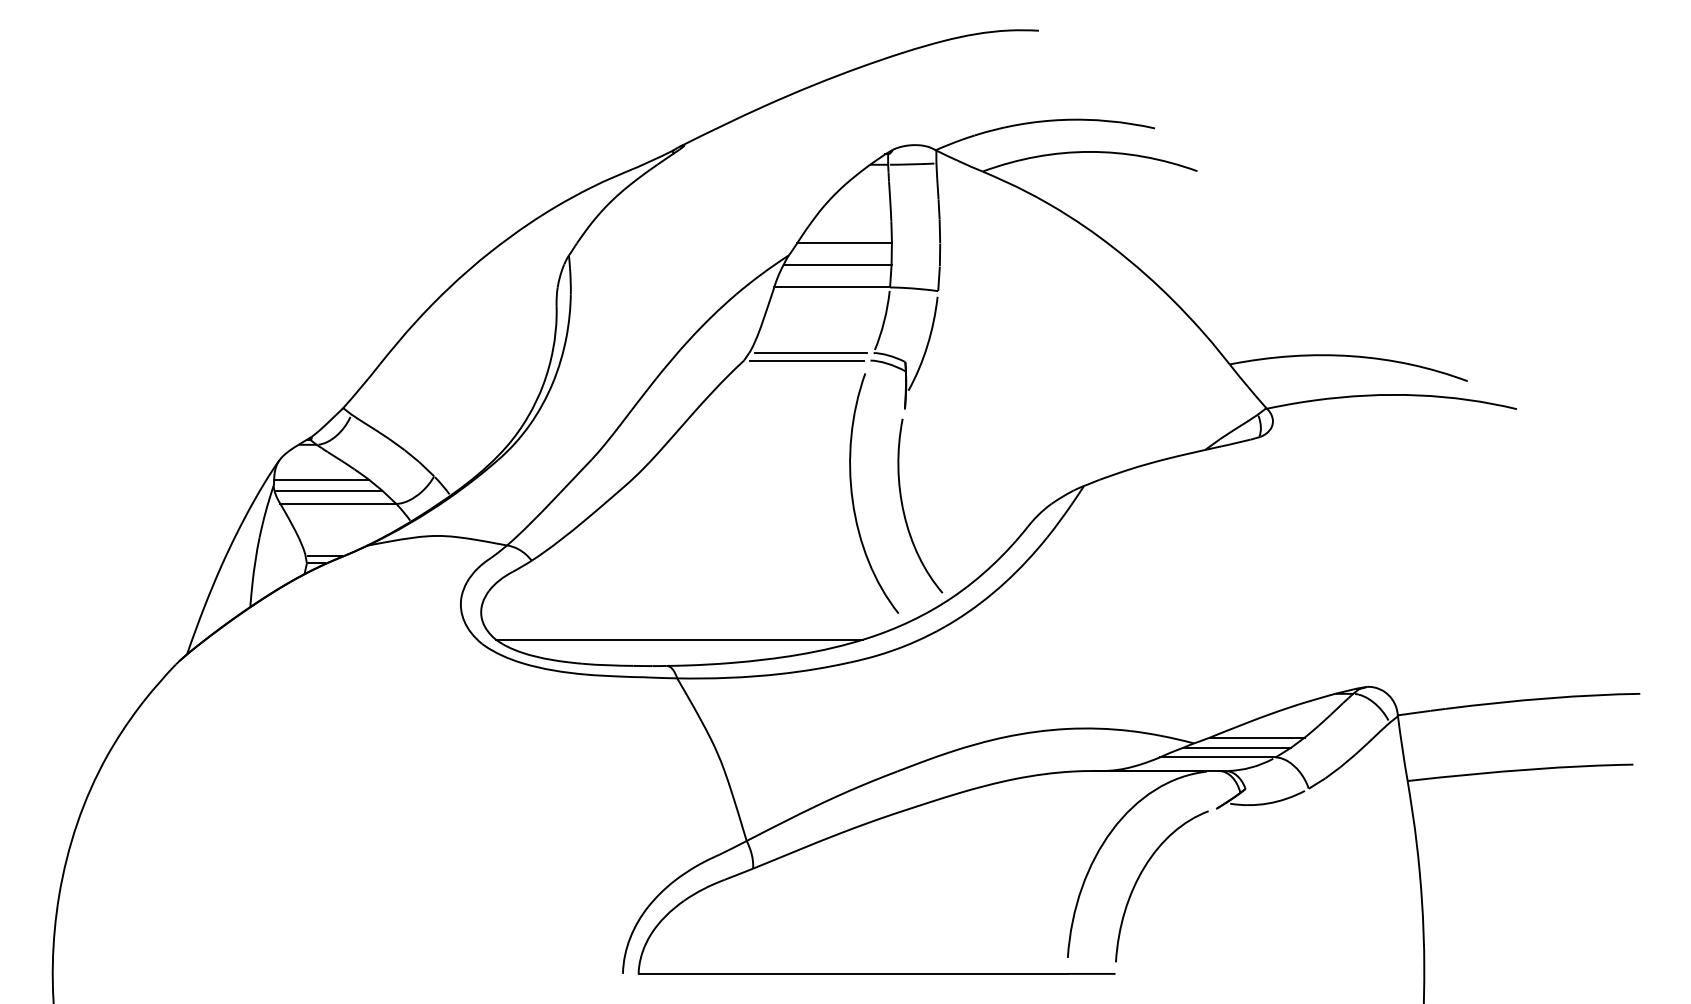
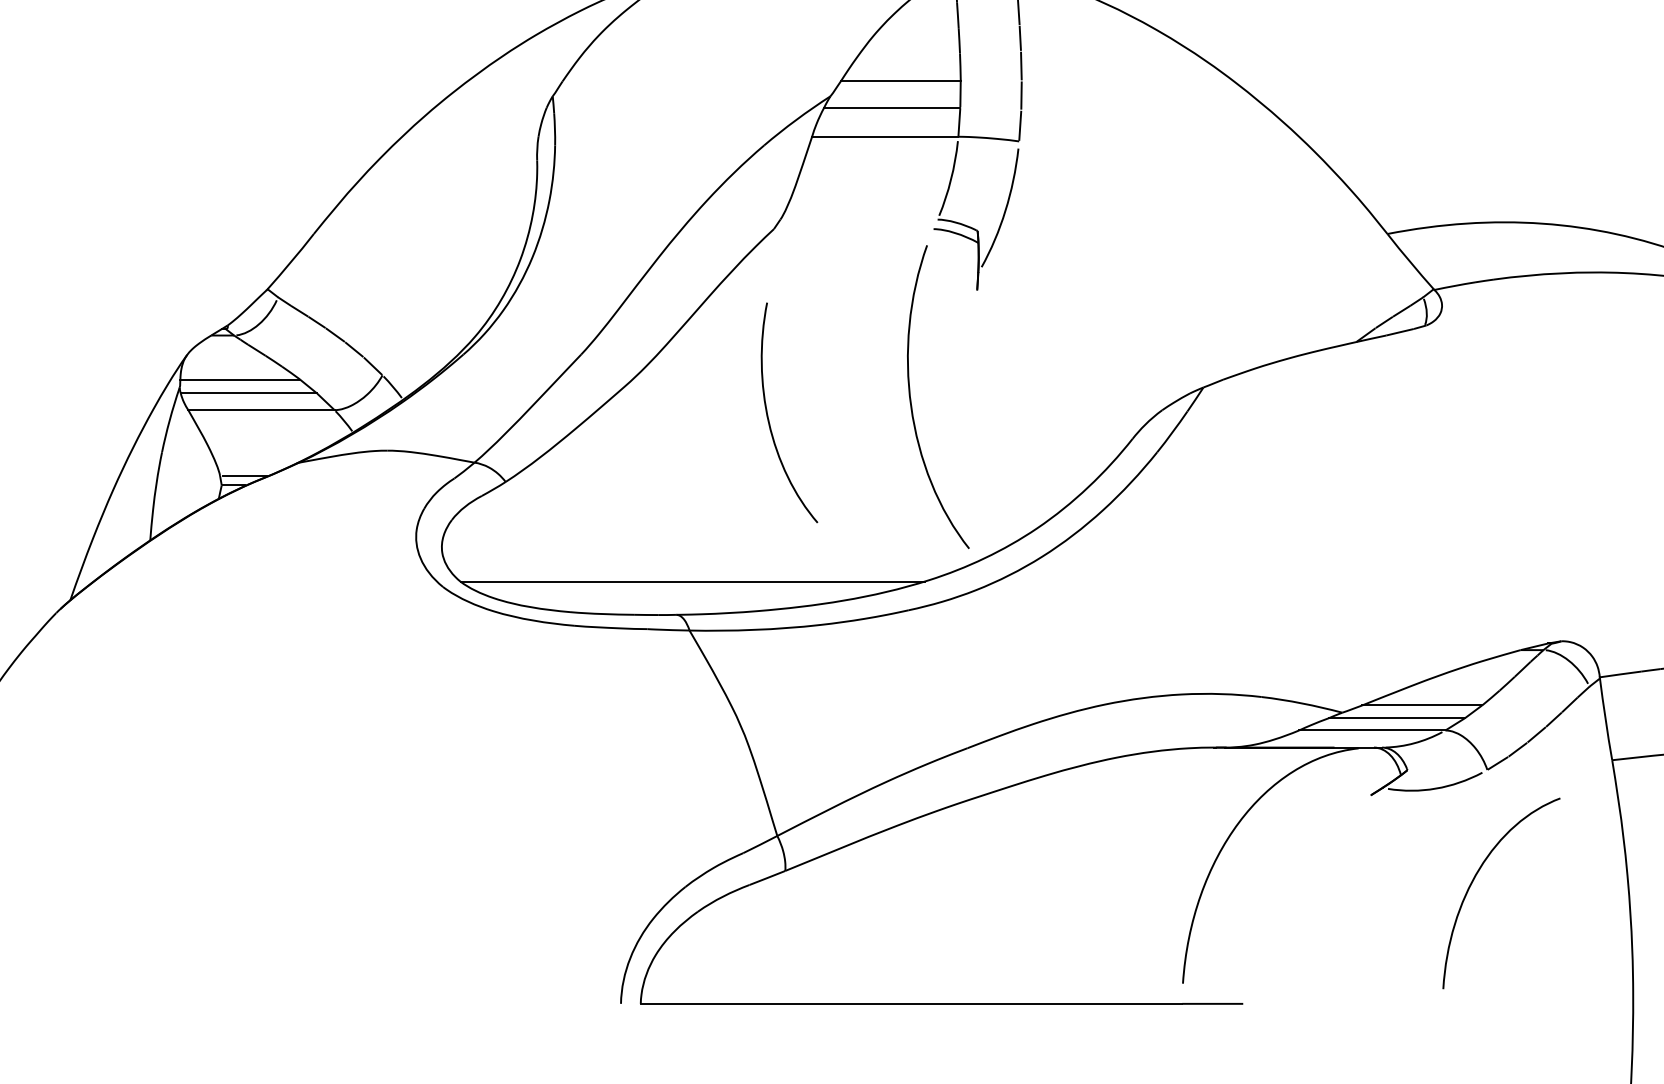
line: (811, 353) -> (859, 220), removed
line: (807, 360) -> (854, 229), removed
curve: (904, 510) -> (769, 418), moved
curve: (1140, 876) -> (1474, 880), moved

